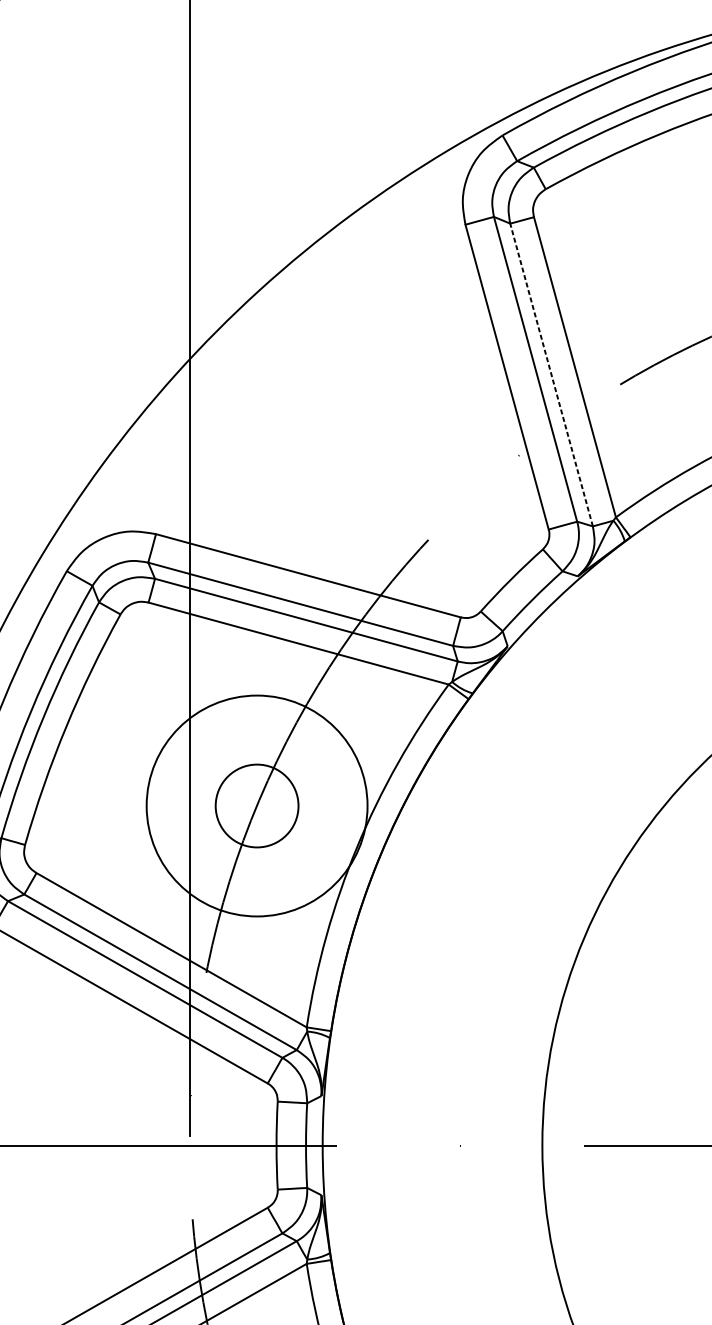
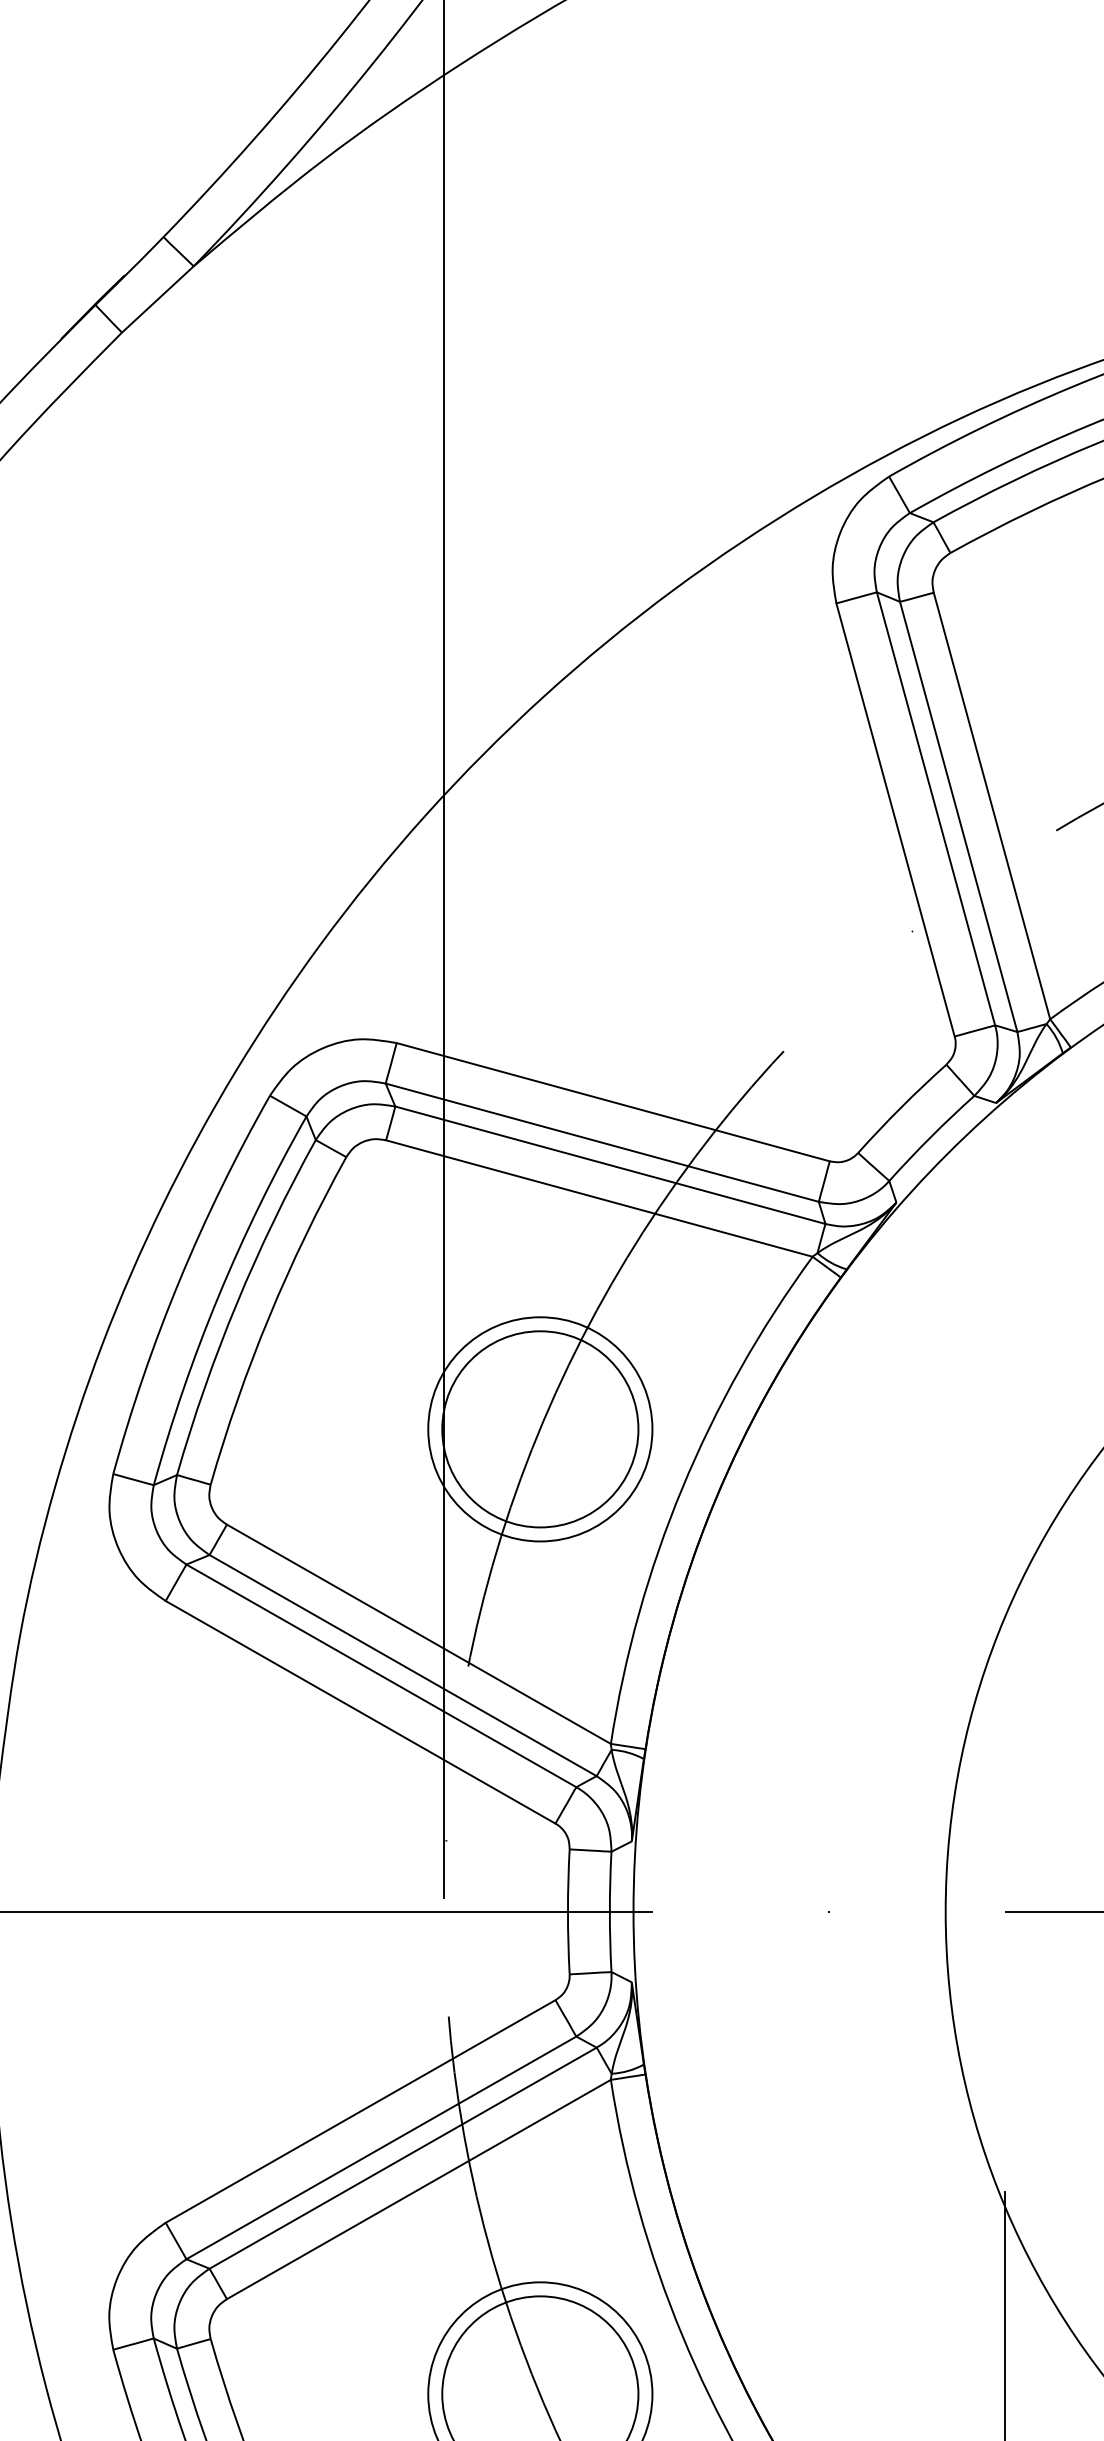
line: (551, 374) -> (958, 816), dashed -> solid
circle: (257, 806) -> (540, 1429), size x0.71
circle: (257, 806) -> (540, 1429), size x1.67

